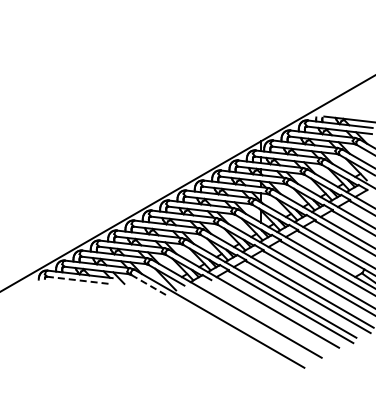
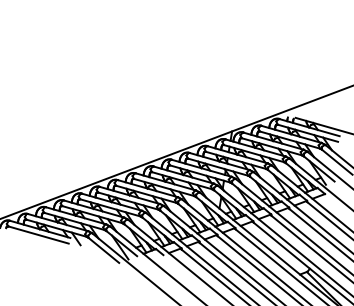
line: (79, 280) -> (38, 235), dashed -> solid
line: (149, 285) -> (104, 250), dashed -> solid

